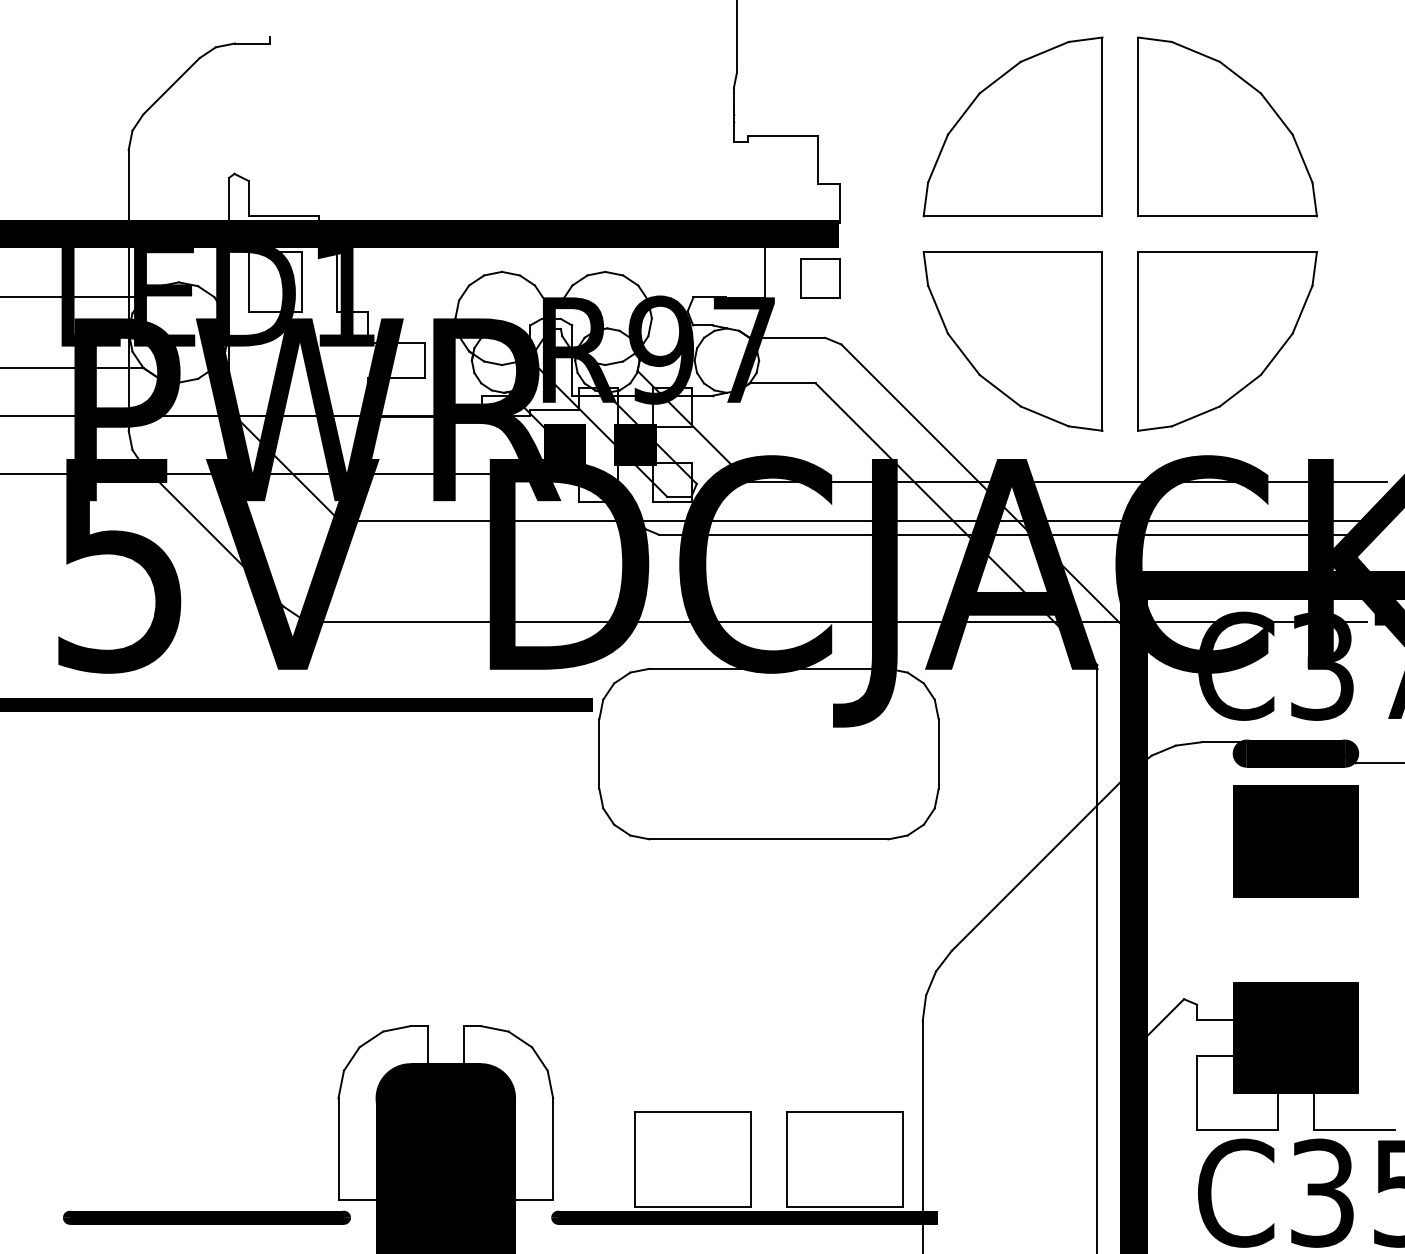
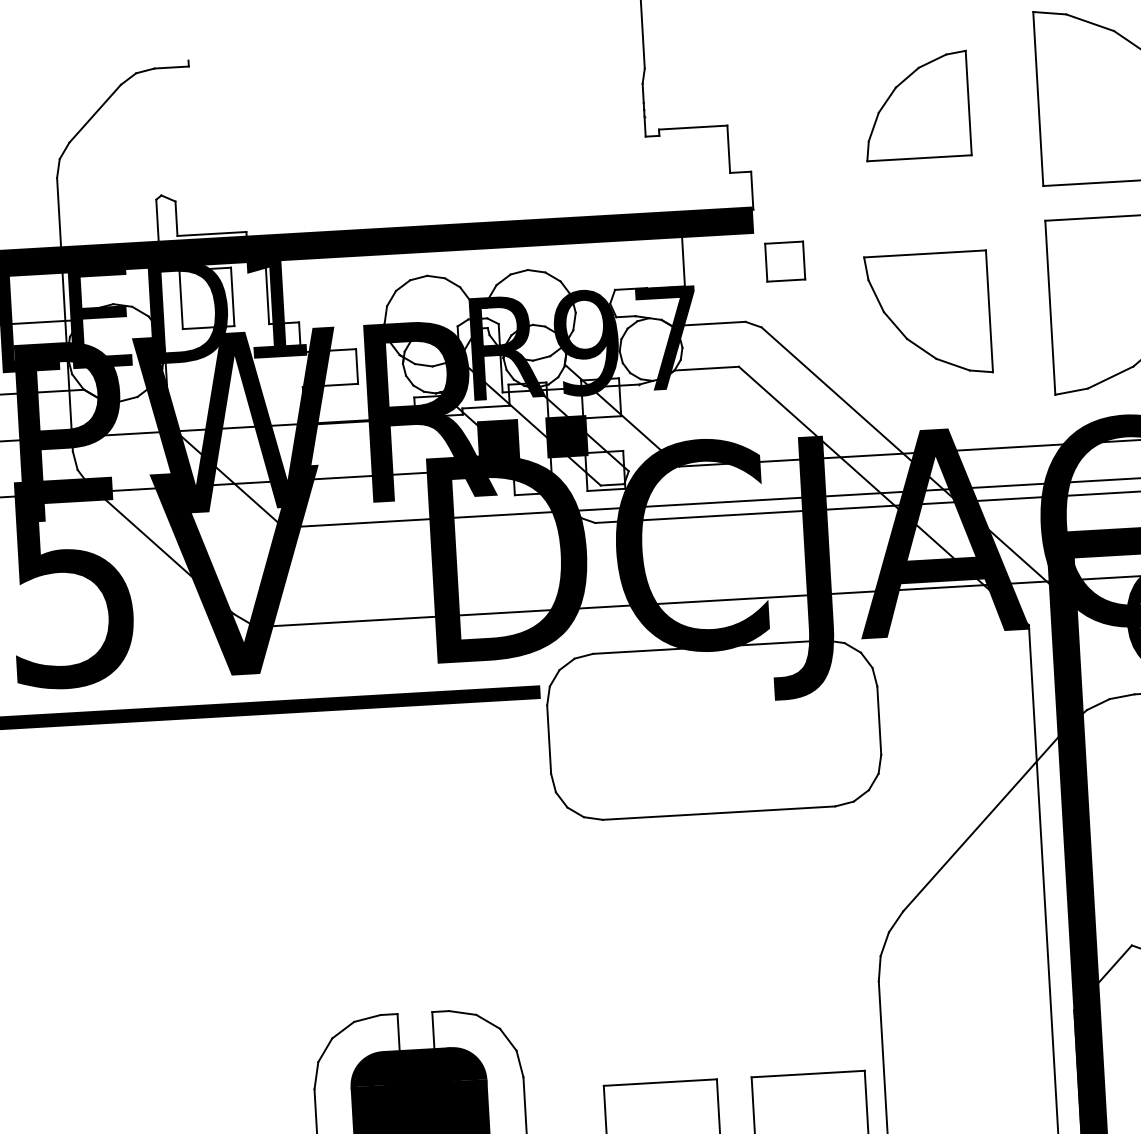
part: (1012, 126) -> (915, 105), size x0.6
part: (820, 278) -> (785, 261), moved
part: (1012, 341) -> (928, 314), size x0.7

